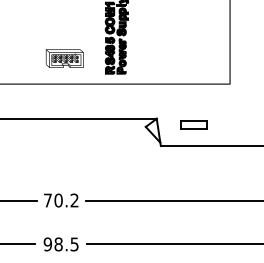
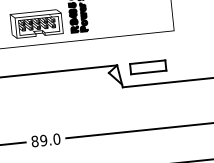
part: (64, 58) -> (36, 23), size x1.67
part: (194, 124) -> (148, 66), size x1.67
text: (60, 200) -> (45, 140), 70.2 -> 89.0

